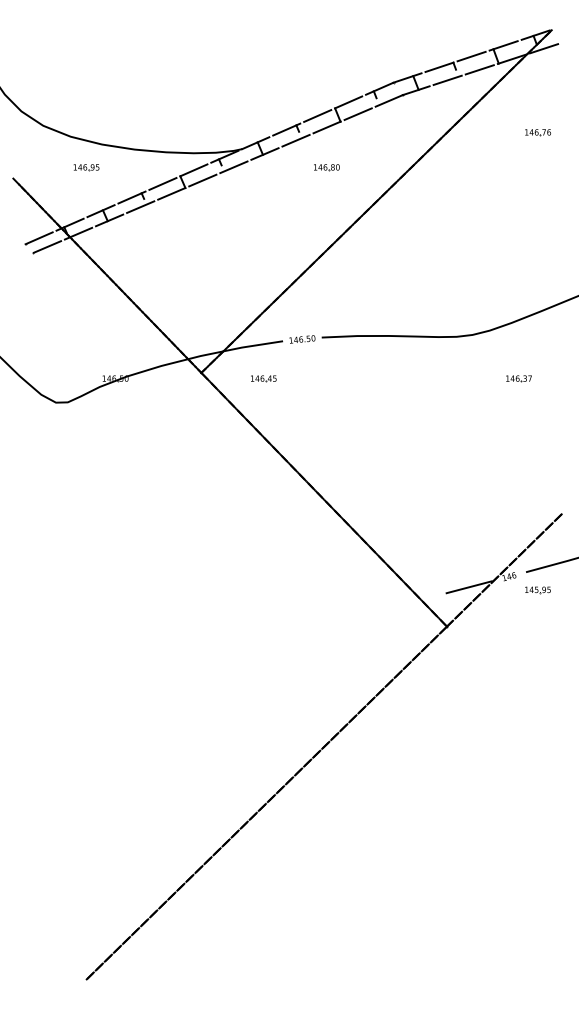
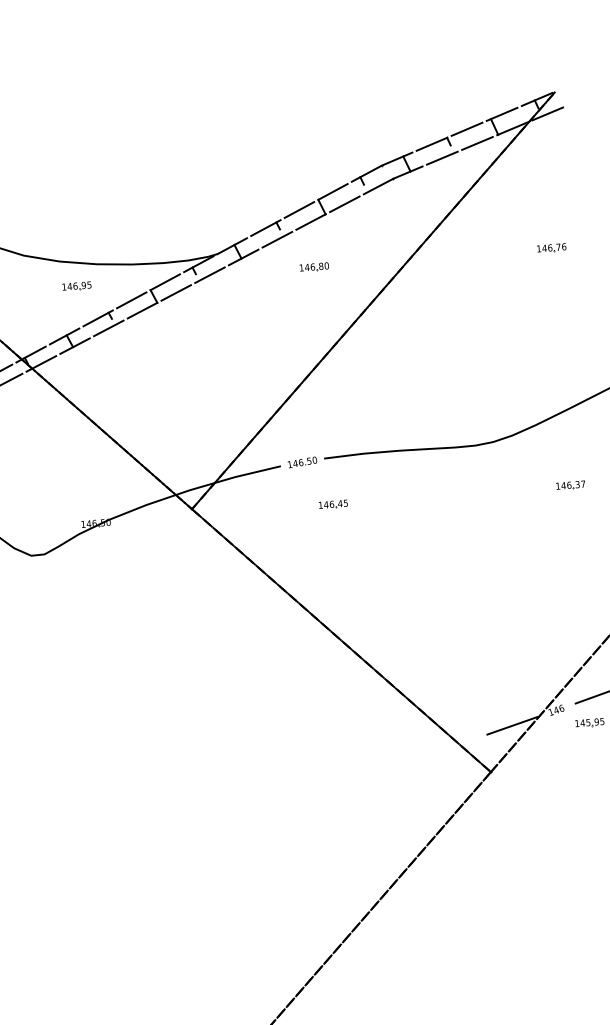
part: (537, 132) -> (551, 247), moved
part: (86, 167) -> (76, 286), moved
part: (263, 378) -> (333, 504), moved
part: (518, 378) -> (570, 485), moved

